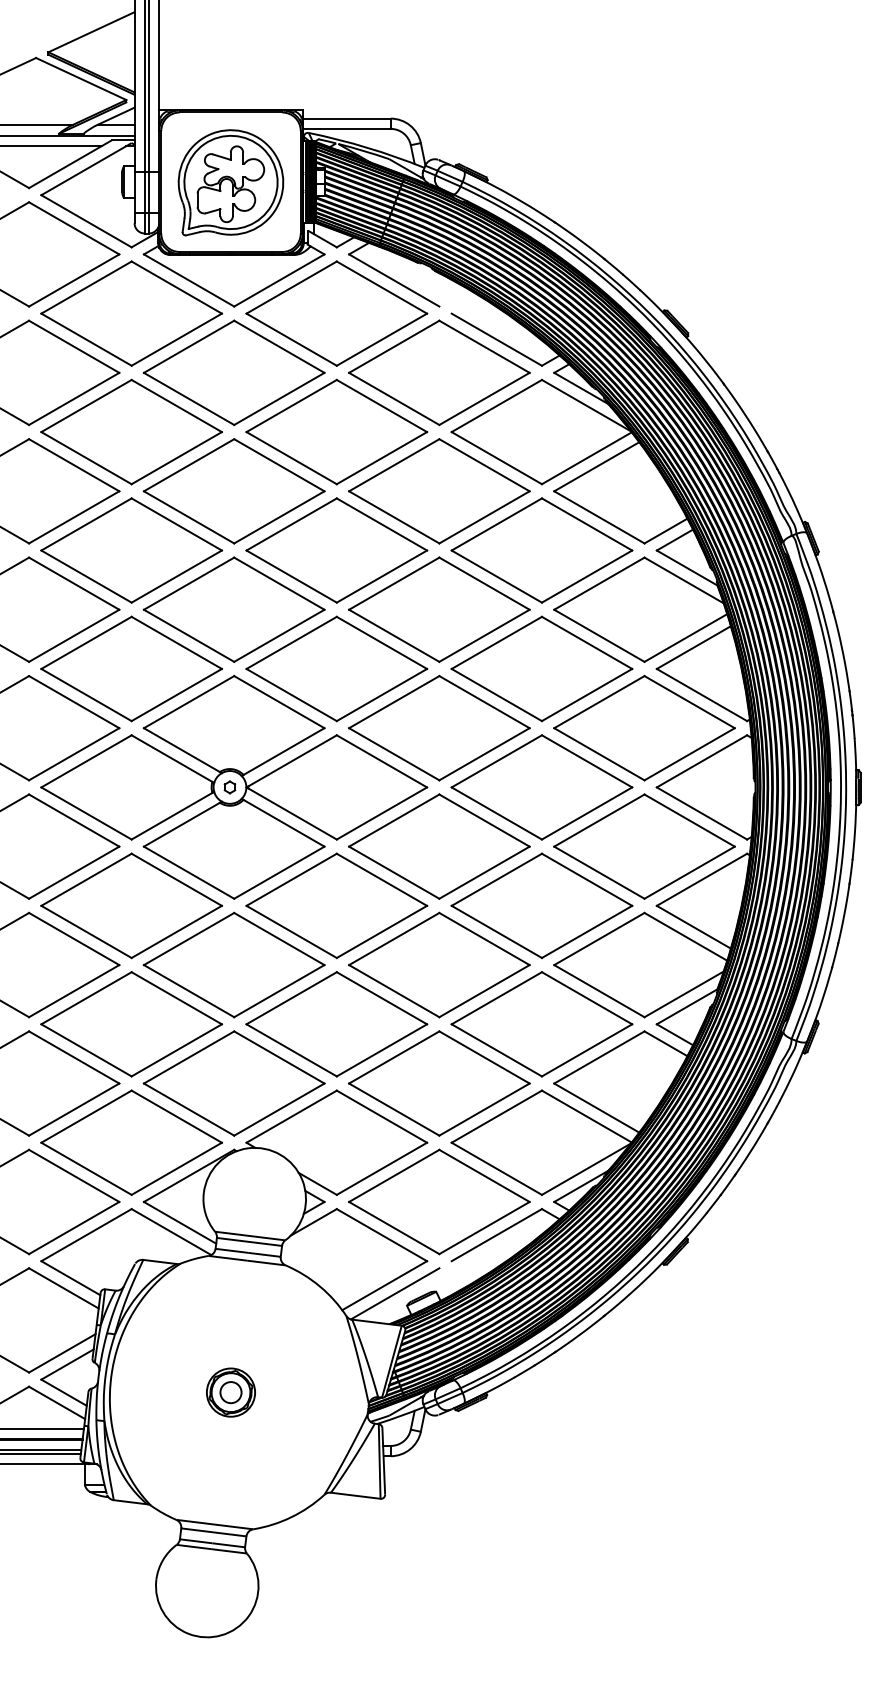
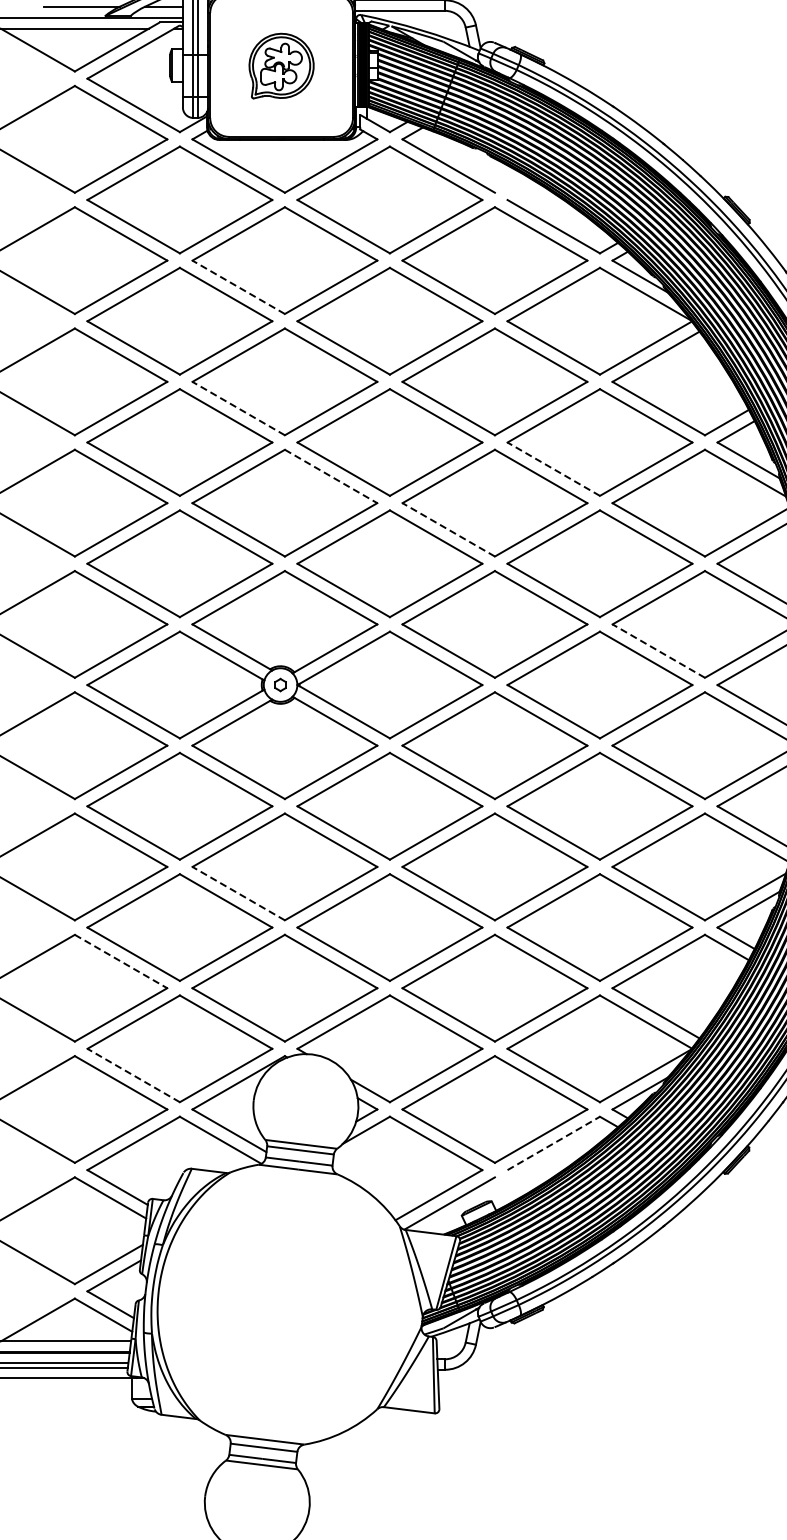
part: (230, 182) -> (281, 65), size x0.6
line: (188, 398) -> (238, 286), solid -> dashed
line: (188, 517) -> (238, 408), solid -> dashed
line: (496, 576) -> (553, 469), solid -> dashed
line: (279, 583) -> (331, 476), solid -> dashed
line: (393, 635) -> (447, 529), solid -> dashed
line: (598, 754) -> (657, 651), solid -> dashed
line: (188, 990) -> (238, 892), solid -> dashed
line: (74, 1057) -> (121, 961), solid -> dashed
line: (86, 1168) -> (133, 1075), solid -> dashed
line: (497, 1234) -> (554, 1142), solid -> dashed
part: (230, 1392) -> (281, 1304), removed

